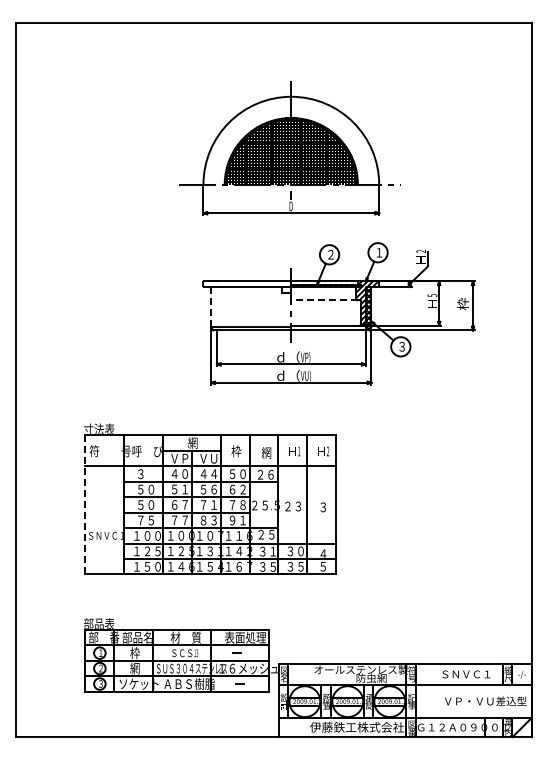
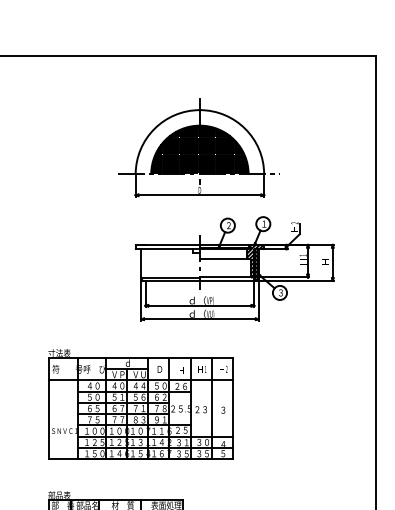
text: (432, 295) -> (303, 255), 5 -> 1
line: (324, 300) -> (224, 259), dashed -> solid
text: (463, 303) -> (325, 261), 枠 -> Ｈ
line: (211, 306) -> (141, 263), dashed -> solid
text: (192, 443) -> (127, 363), 網 -> ｄ
text: (236, 451) -> (159, 369), 枠 -> Ｄ
text: (266, 452) -> (181, 370), 網 -> Ｈ
text: (146, 474) -> (94, 386), ３ -> ４０
line: (85, 504) -> (49, 408), dashed -> solid
text: (146, 504) -> (94, 408), ５０ -> ６５

